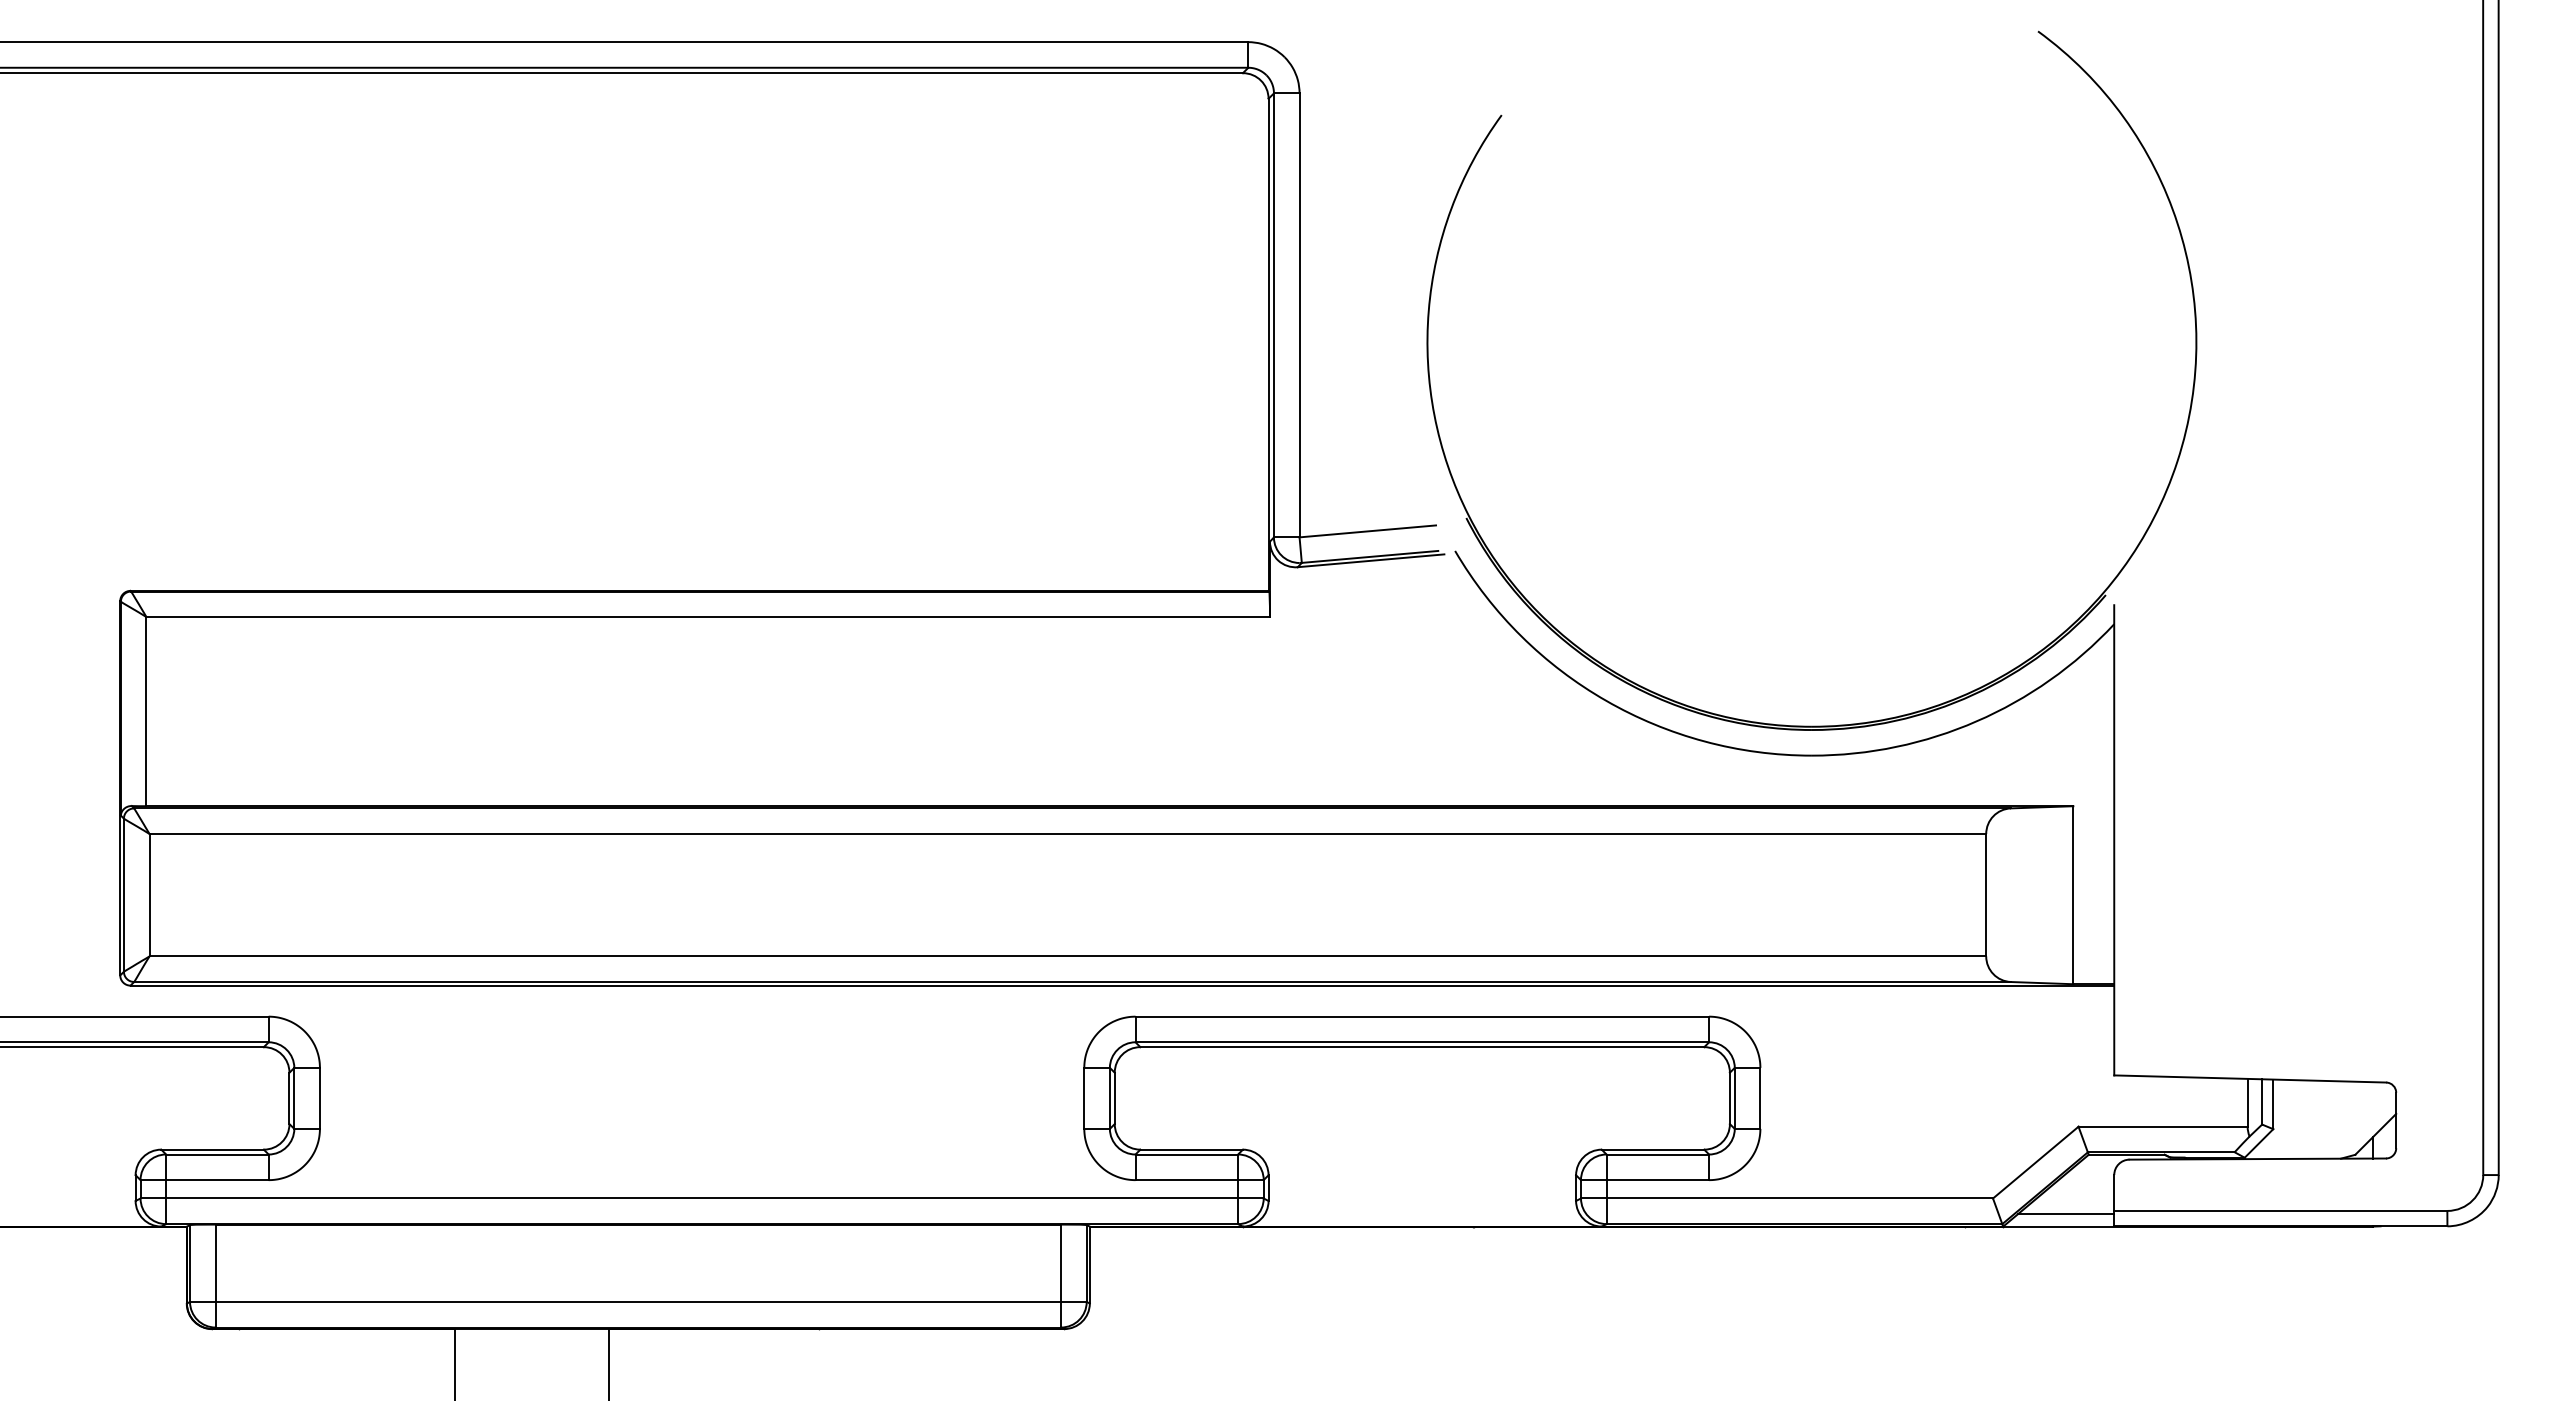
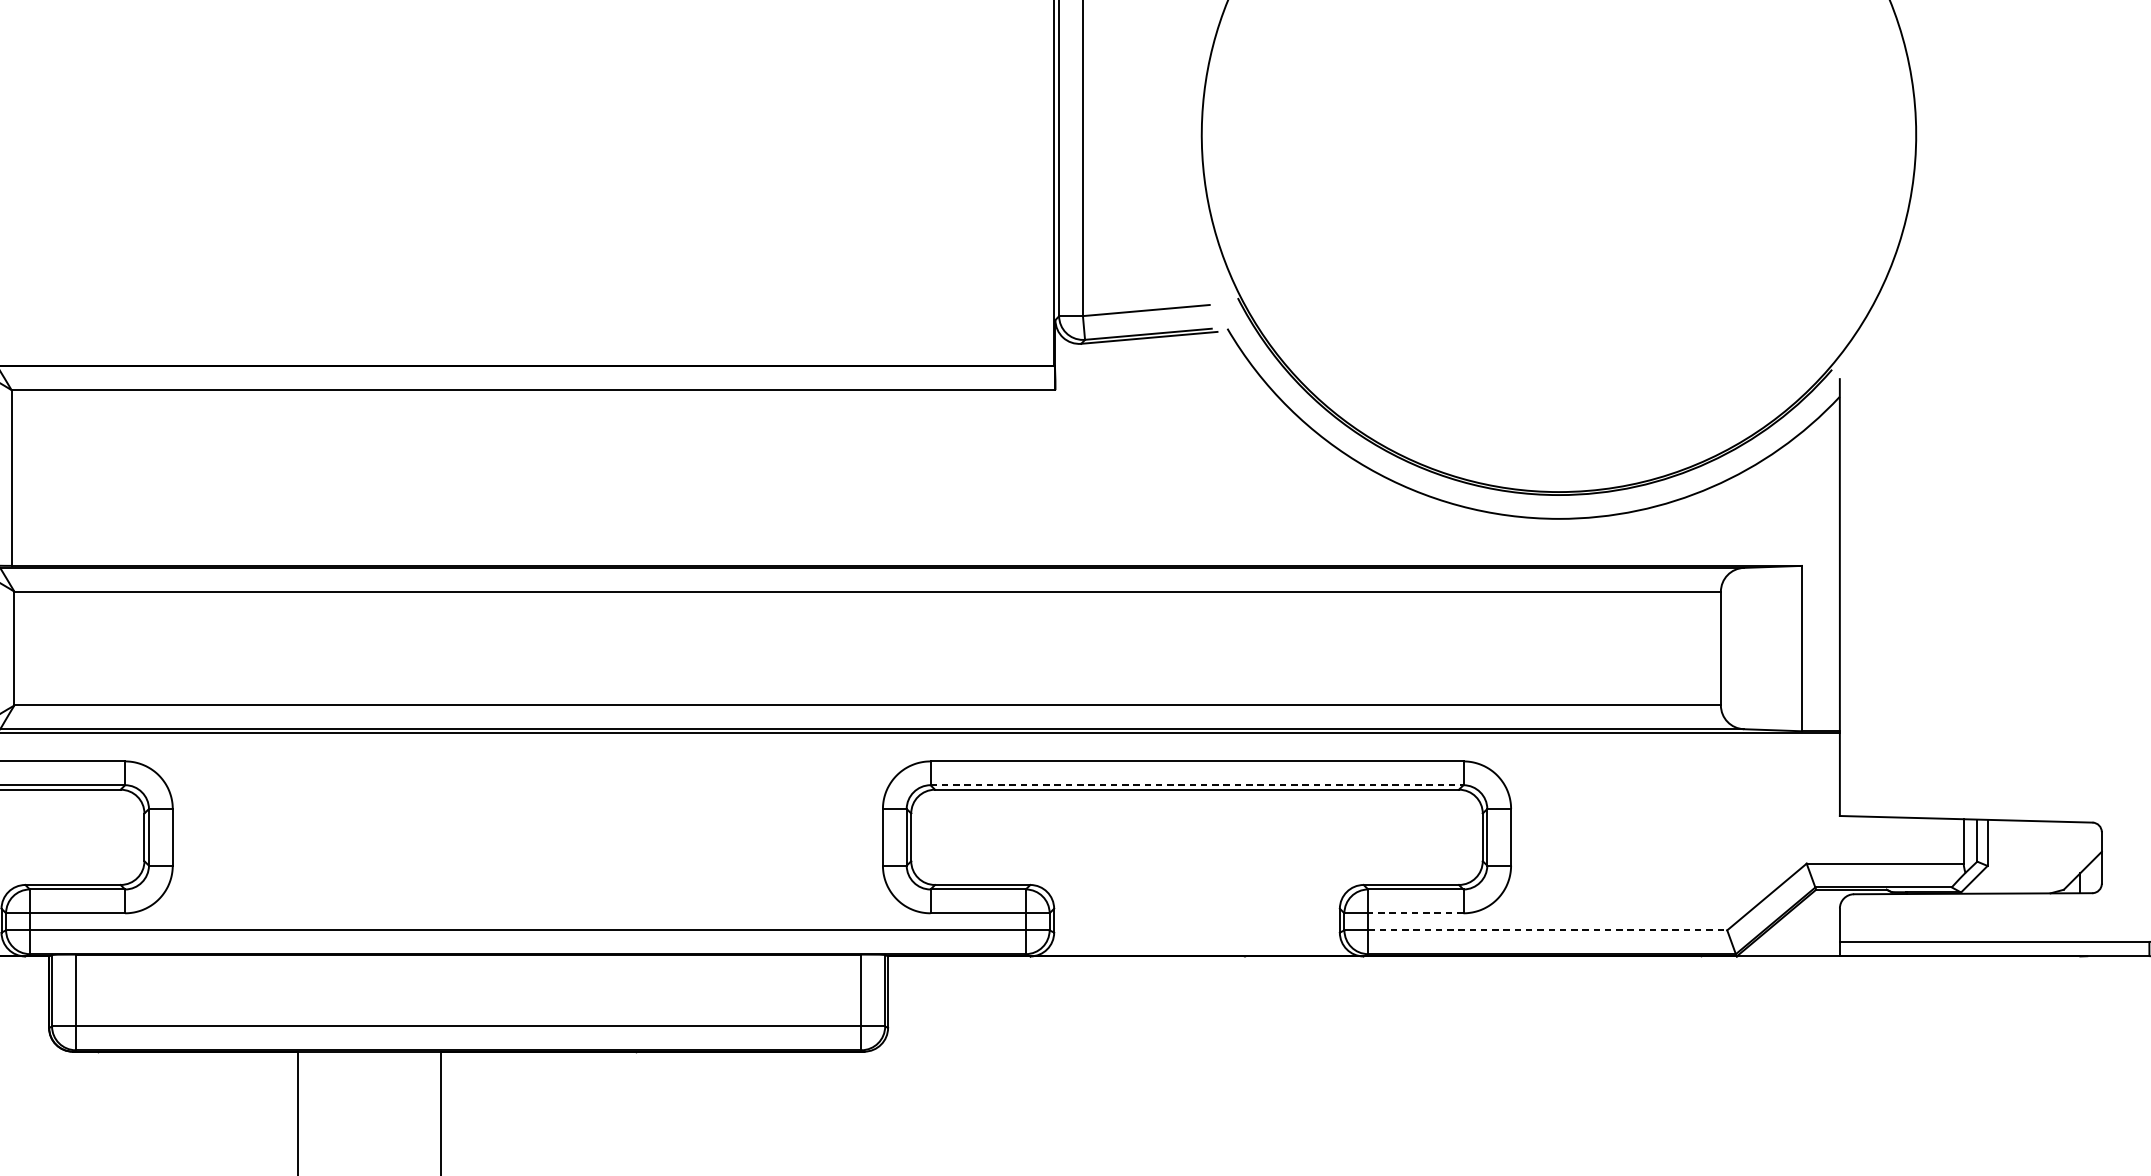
line: (1422, 1042) -> (1197, 785), solid -> dashed
line: (1657, 1180) -> (1415, 913), solid -> dashed
line: (1800, 1198) -> (1548, 930), solid -> dashed
line: (2066, 1213) -> (1795, 944), removed

